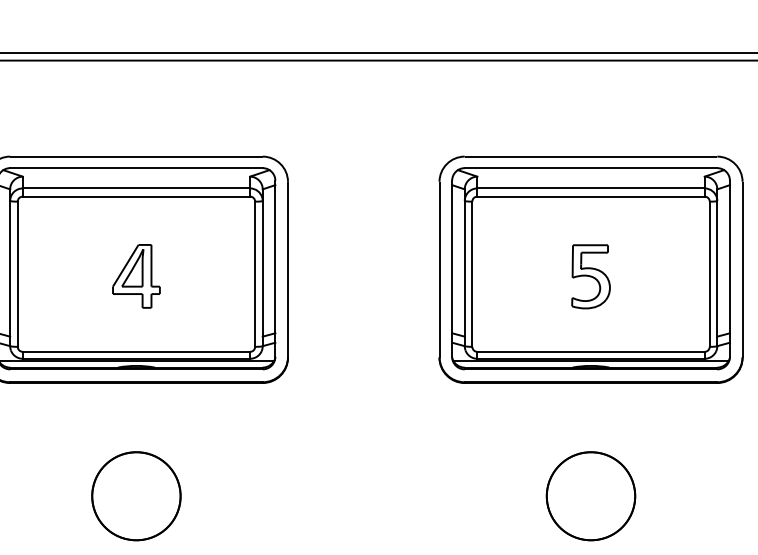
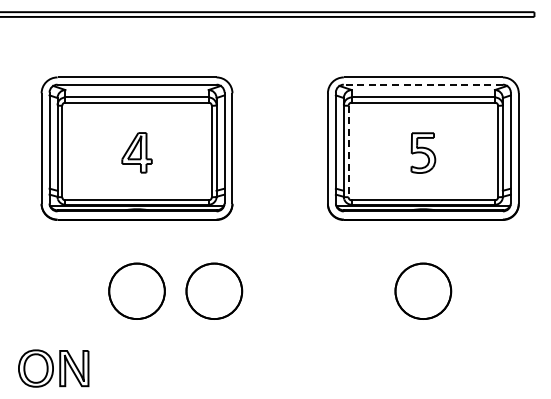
line: (591, 167) -> (423, 84), solid -> dashed
line: (472, 274) -> (348, 151), solid -> dashed
part: (259, 494) -> (214, 290), added

